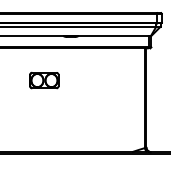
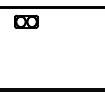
part: (44, 80) -> (26, 21), moved

